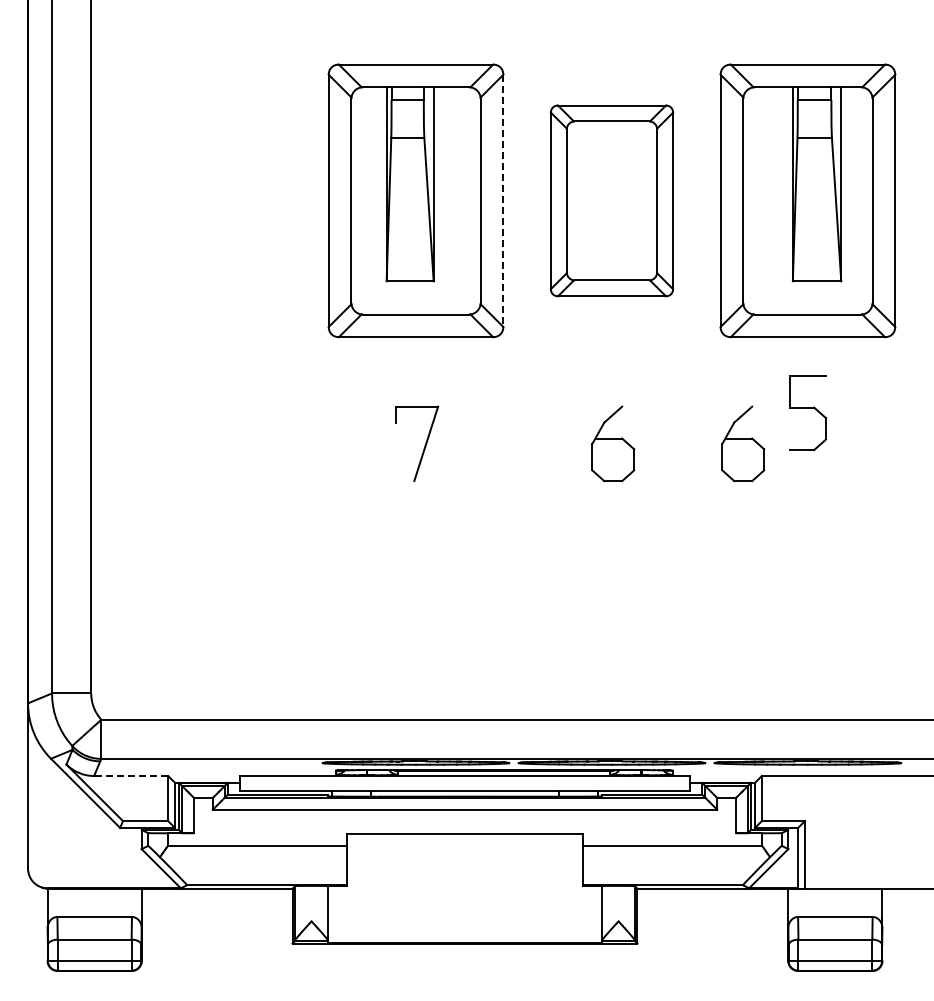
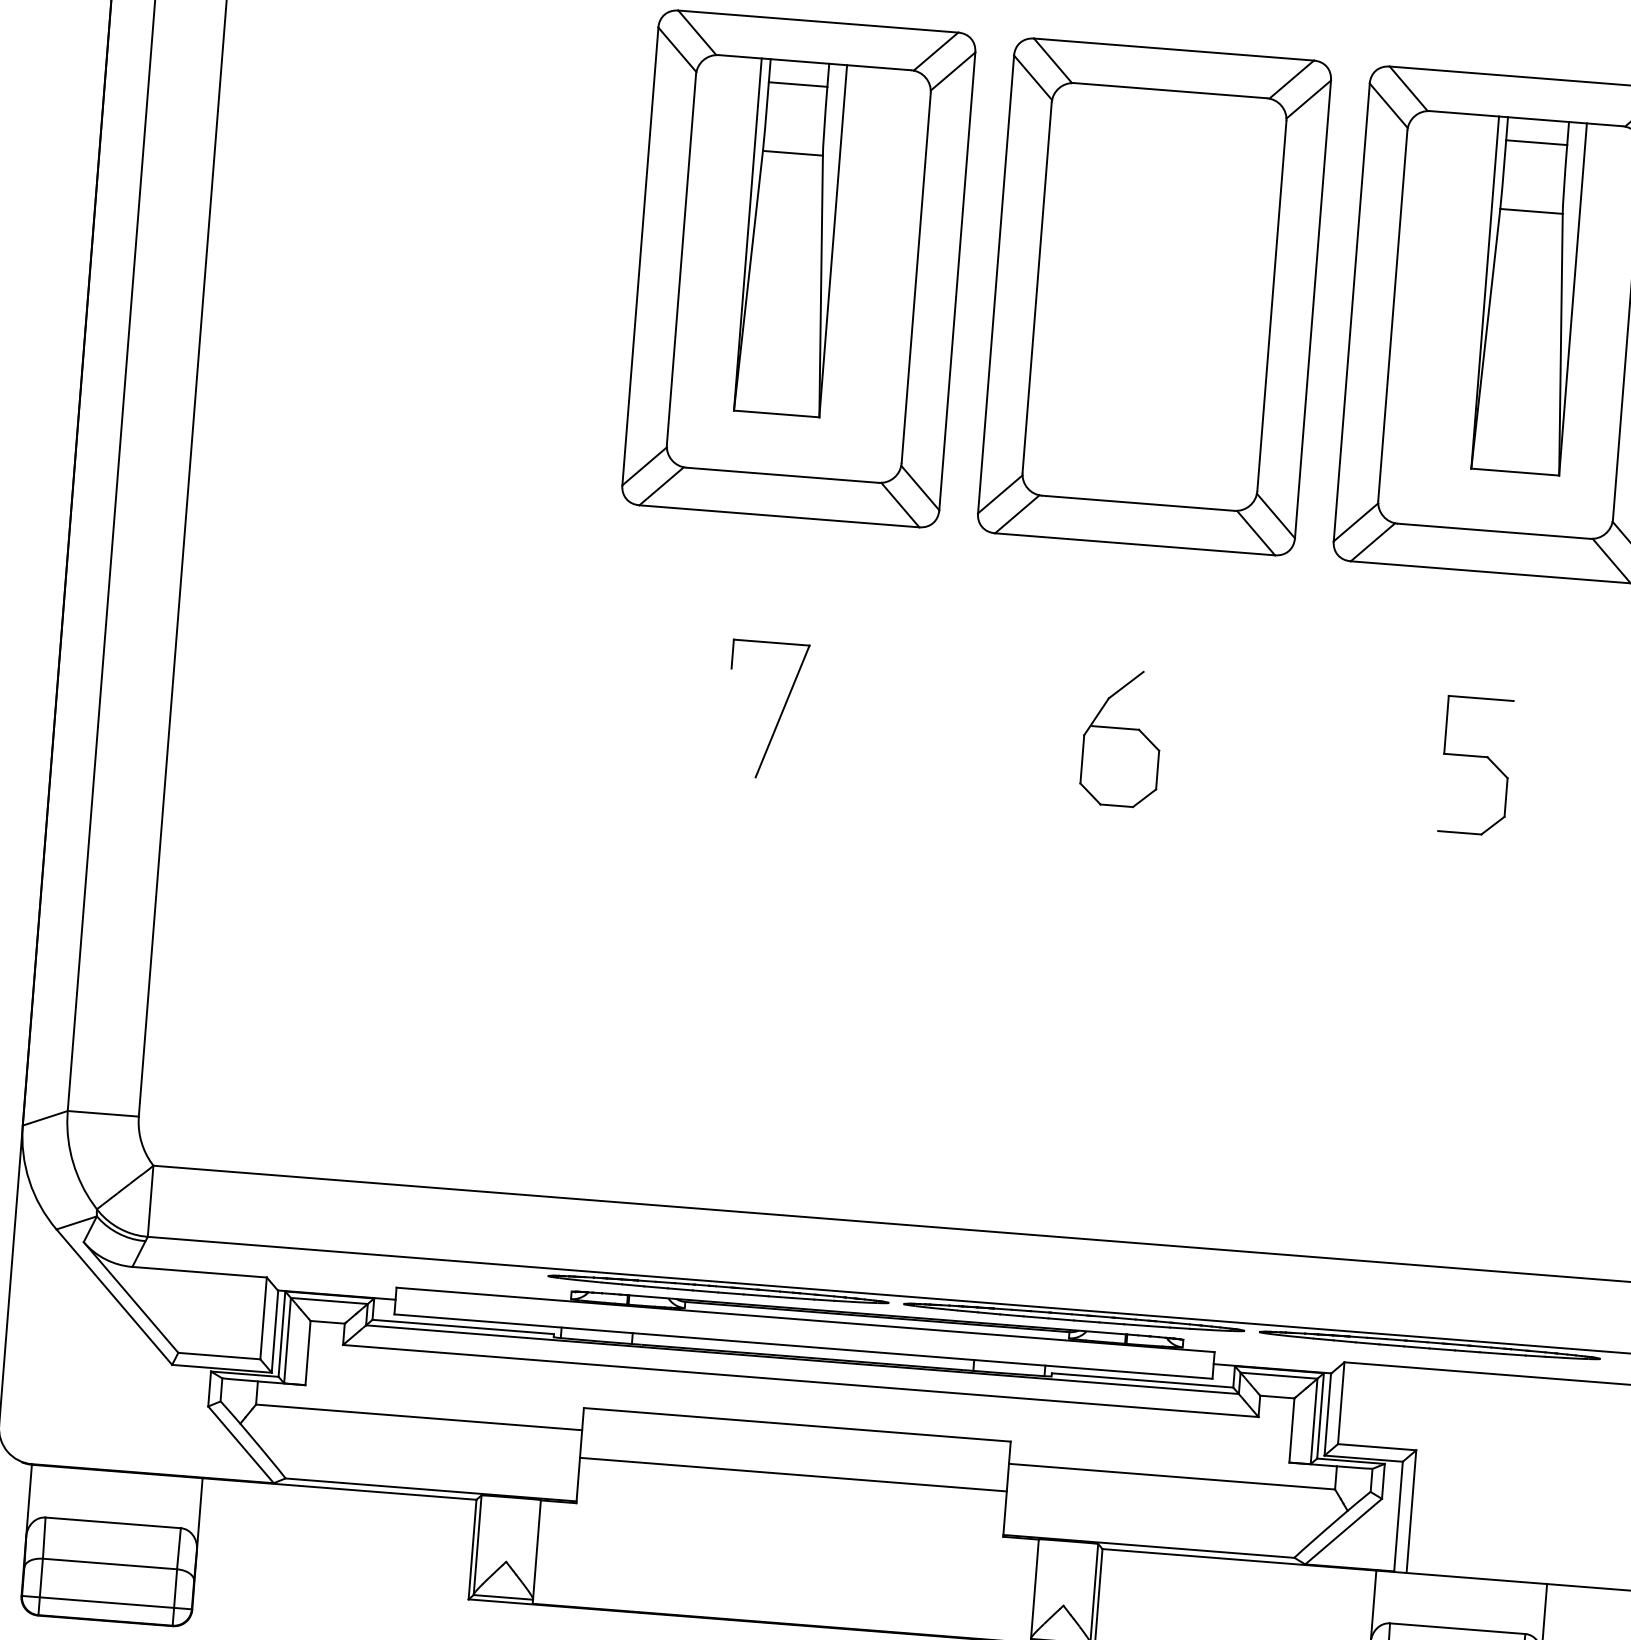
part: (611, 200) -> (1153, 296), size x1.43
line: (503, 201) -> (957, 282), dashed -> solid
part: (808, 413) -> (1476, 767), moved
part: (743, 443) -> (1358, 756), removed
line: (130, 776) -> (198, 1272), dashed -> solid
line: (464, 861) -> (792, 1475), added

